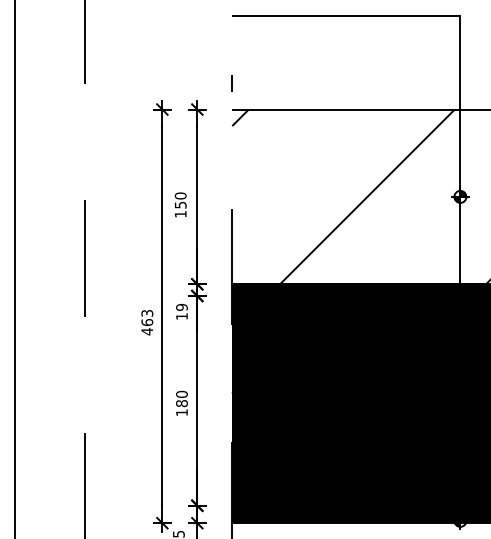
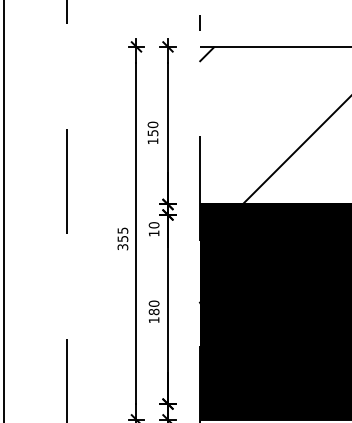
text: (181, 307) -> (153, 225), 19 -> 10
text: (147, 322) -> (123, 238), 463 -> 355

